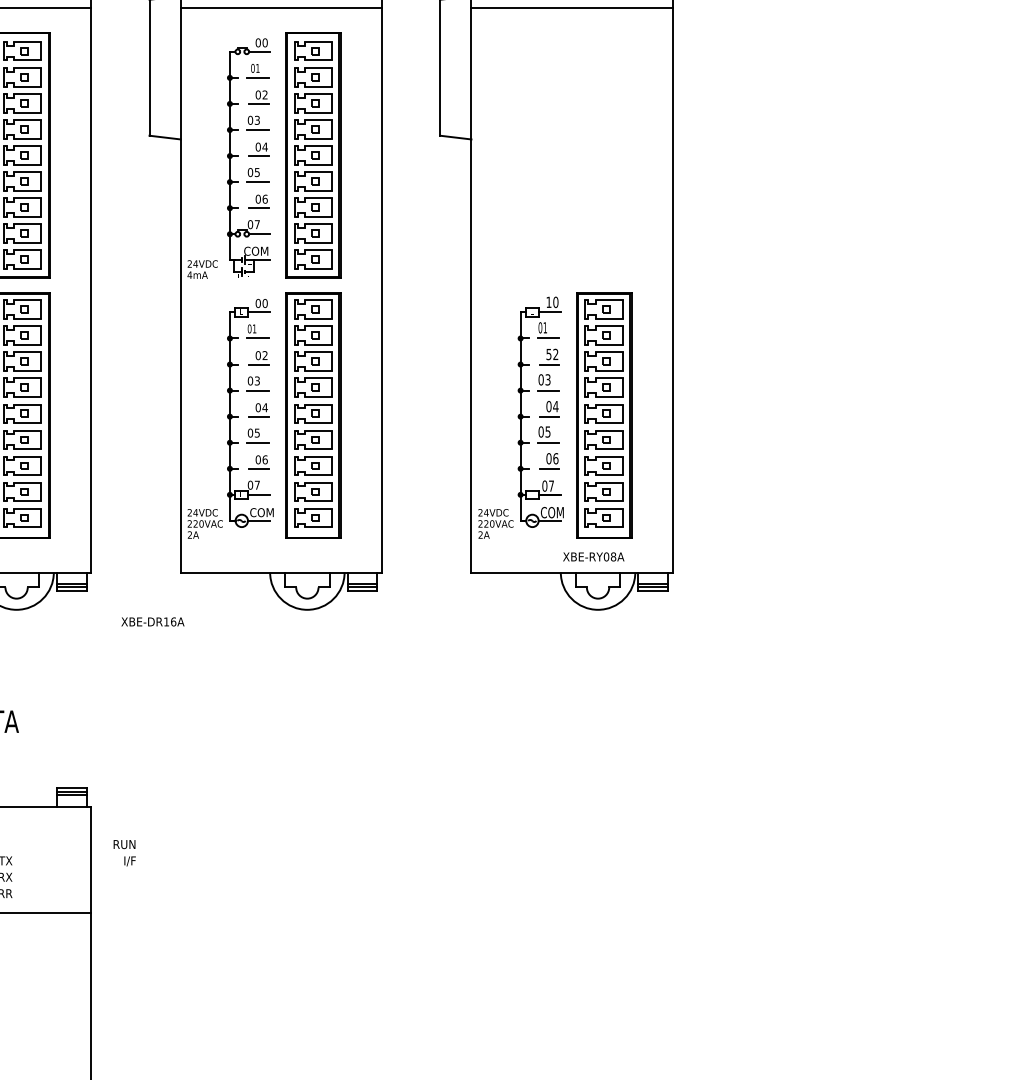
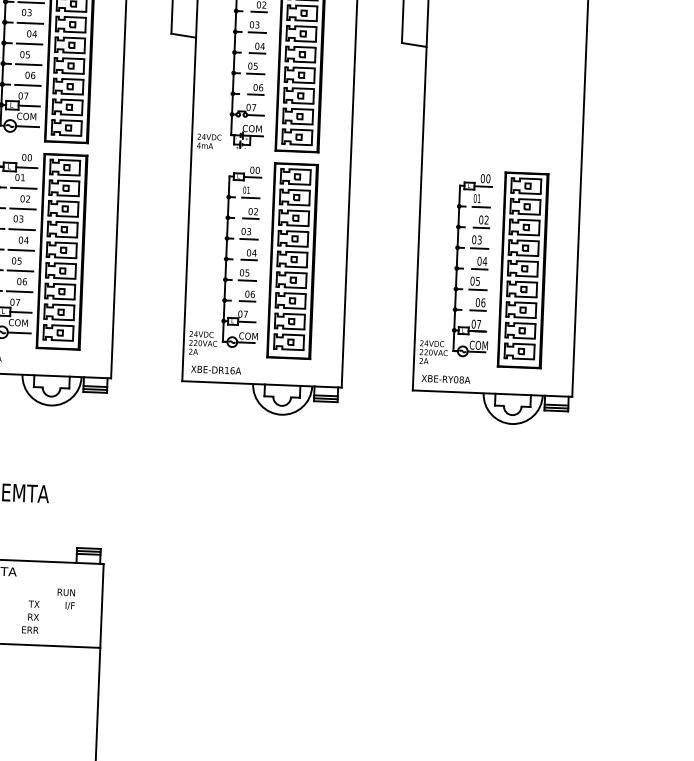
text: (548, 301) -> (482, 177), 10 -> 00
text: (548, 354) -> (480, 219), 52 -> 02
text: (593, 556) -> (445, 378), moved
text: (152, 621) -> (215, 369), moved
text: (124, 853) -> (66, 599), moved

